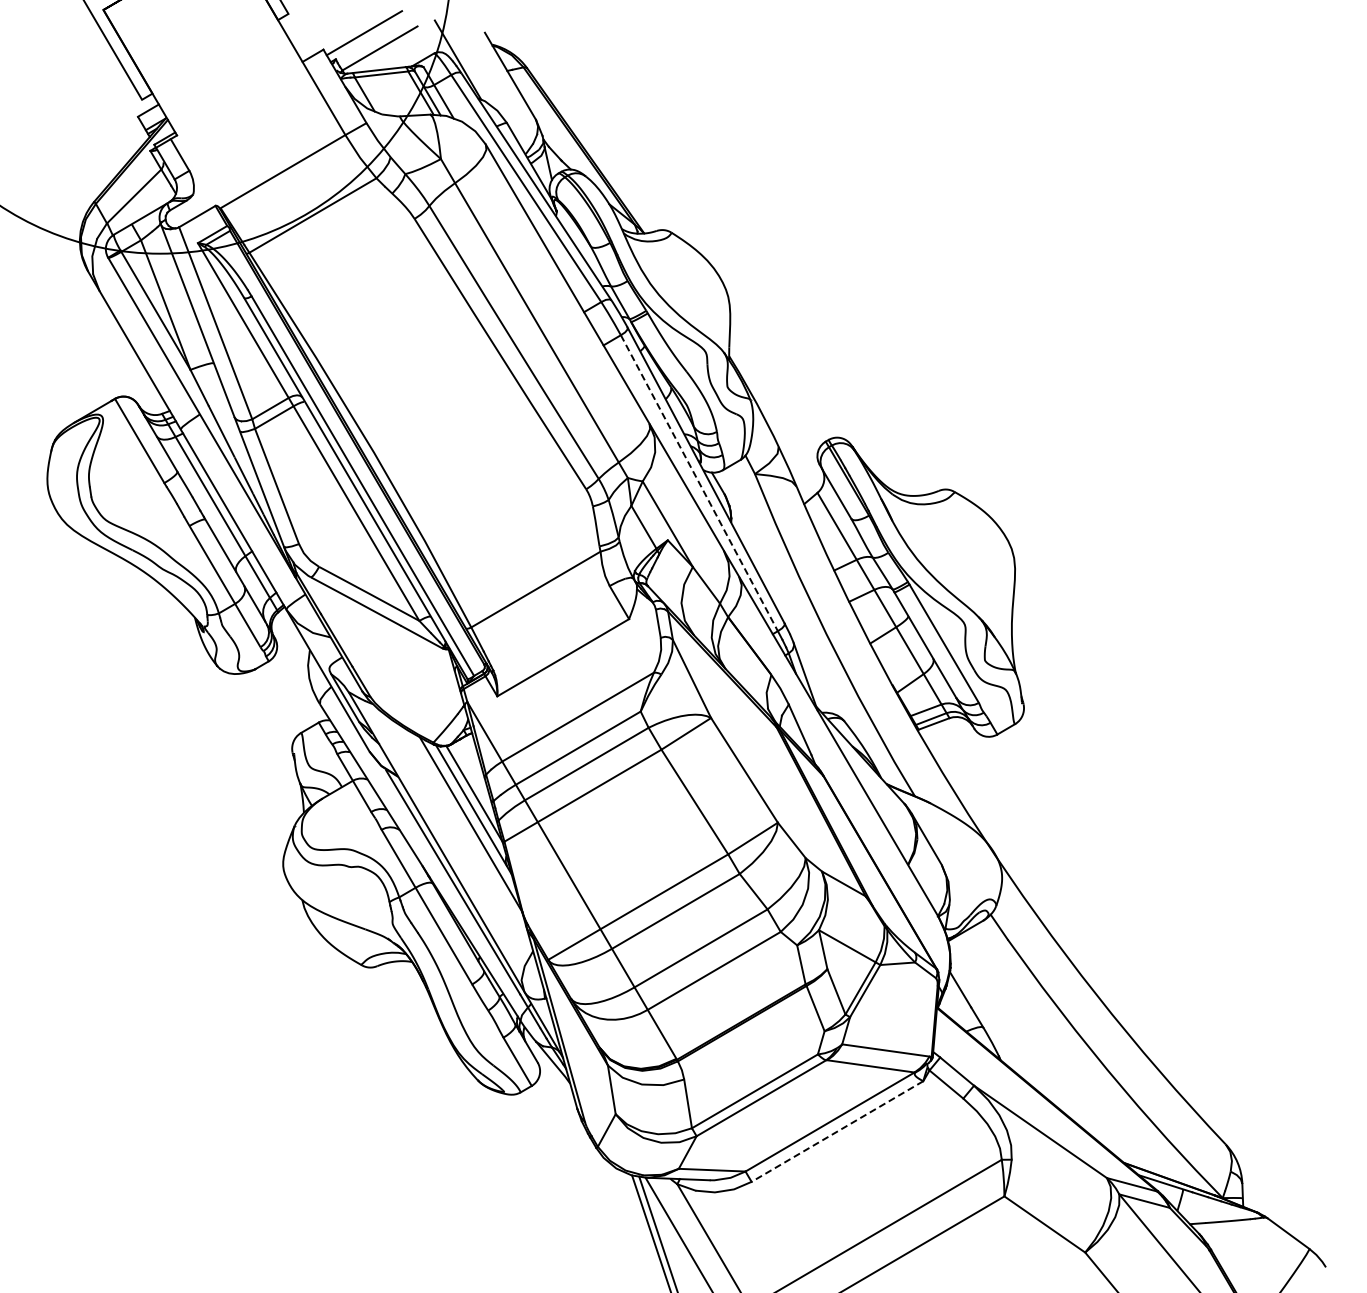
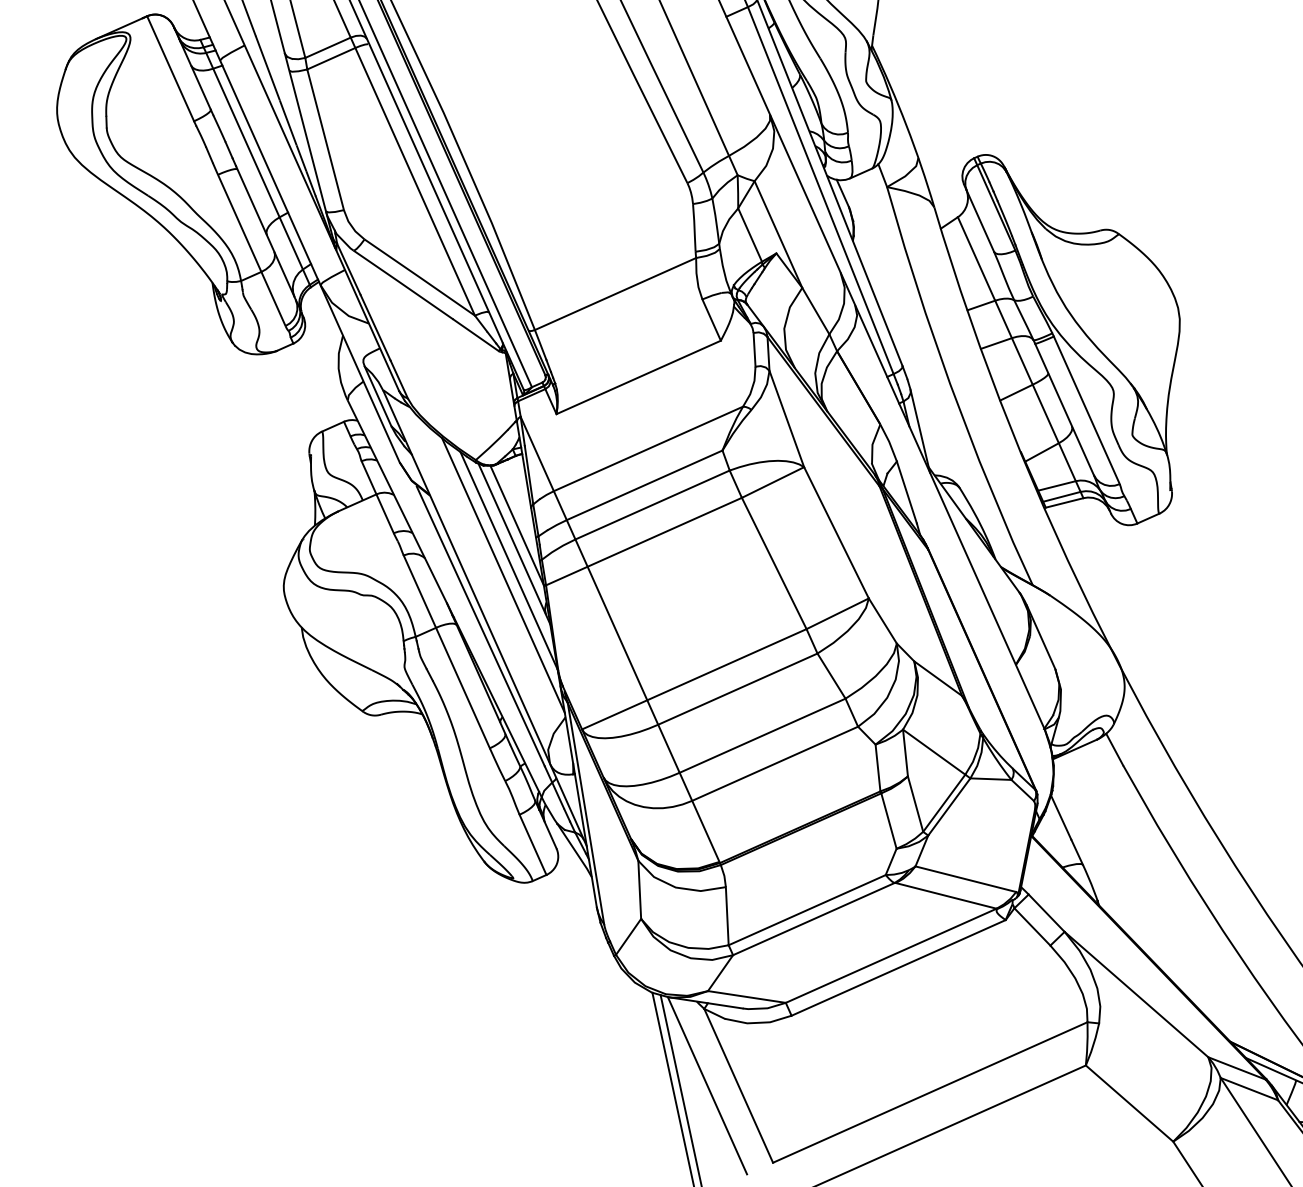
line: (699, 483) -> (820, 190), dashed -> solid
line: (467, 837) -> (503, 575), added
line: (837, 1131) -> (898, 967), dashed -> solid

